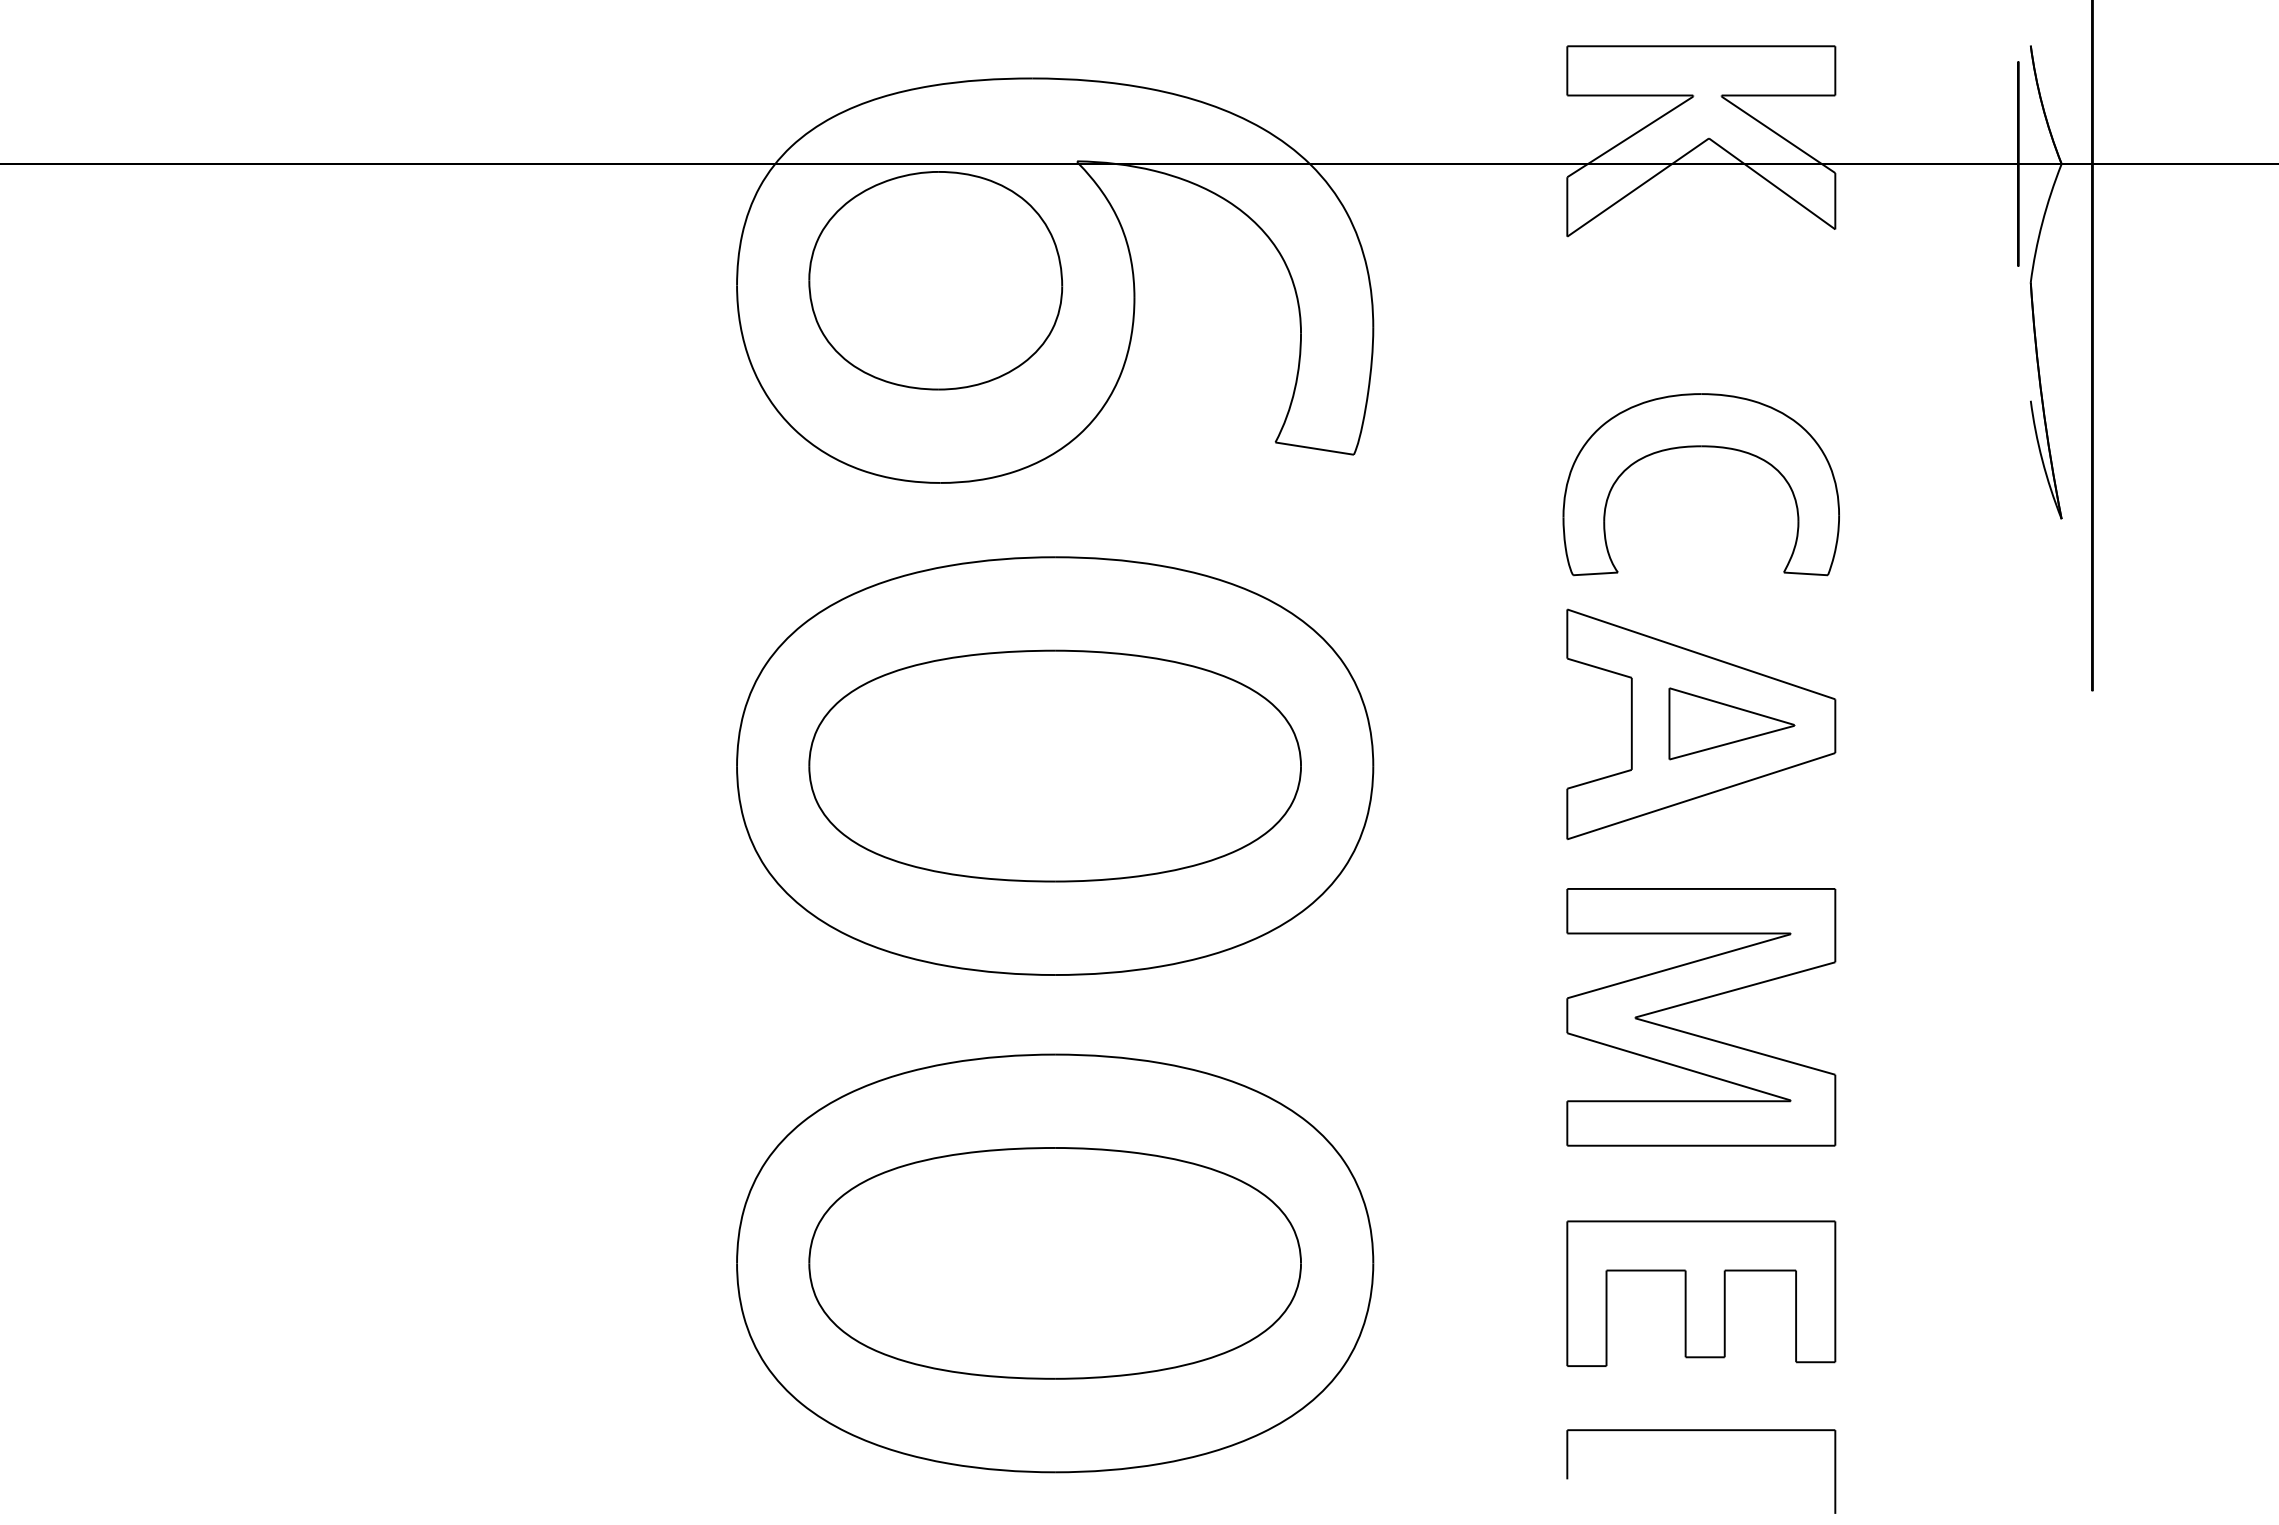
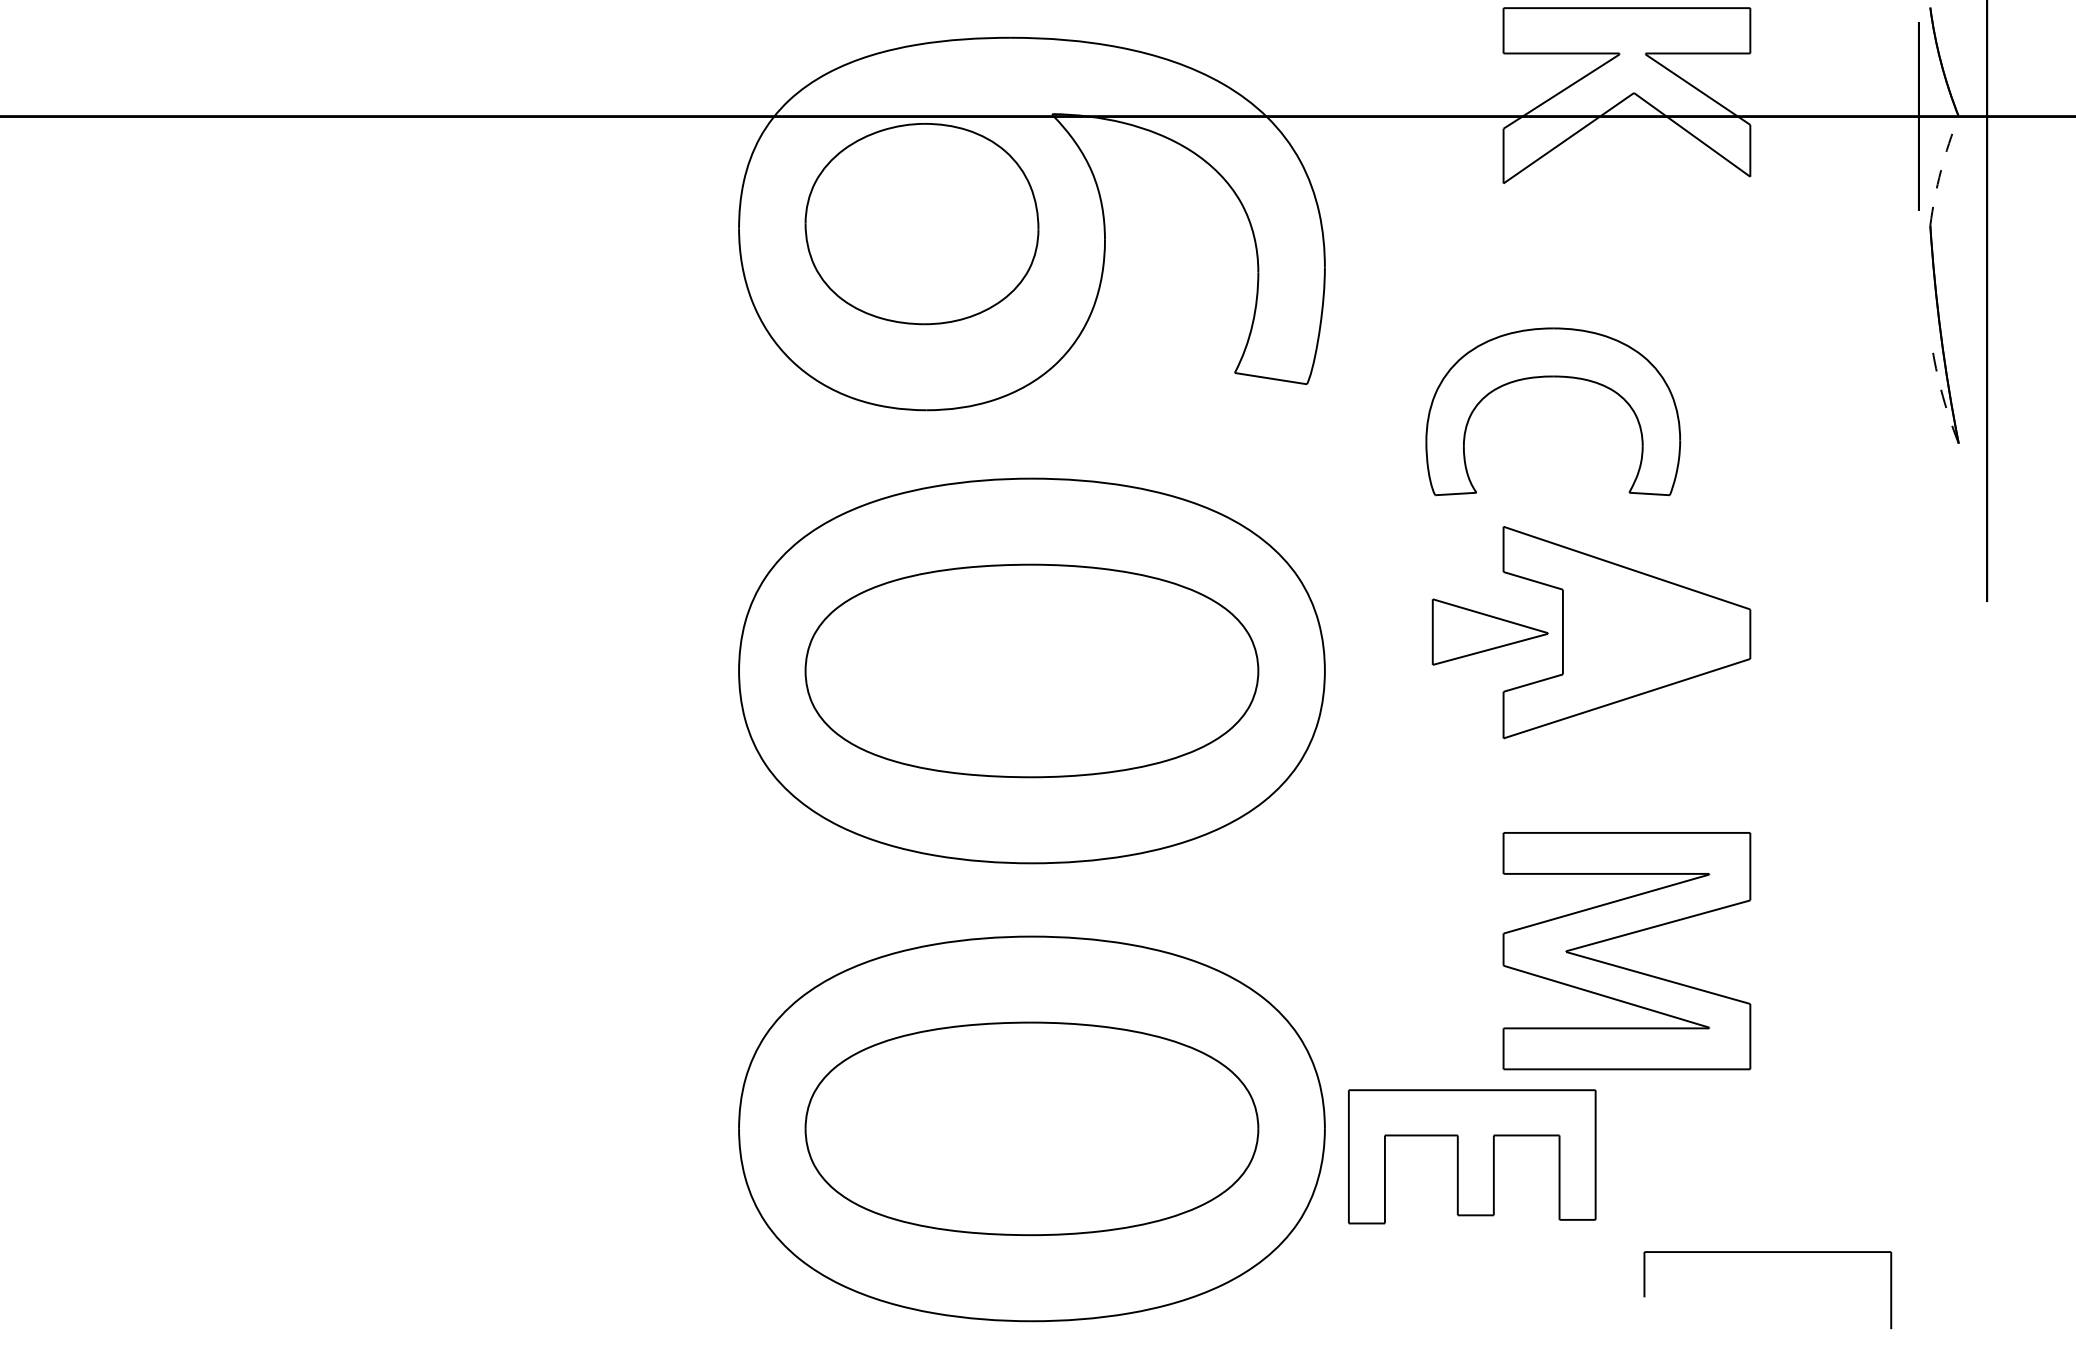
arc: (2042, 222) -> (1941, 170), solid -> dashed
part: (1700, 447) -> (1552, 377), moved
arc: (2042, 460) -> (1941, 389), solid -> dashed
part: (1731, 723) -> (1489, 631), moved
part: (1697, 1001) -> (1623, 936), moved
part: (1701, 1293) -> (1472, 1156), moved
part: (1701, 1431) -> (1768, 1253), moved

